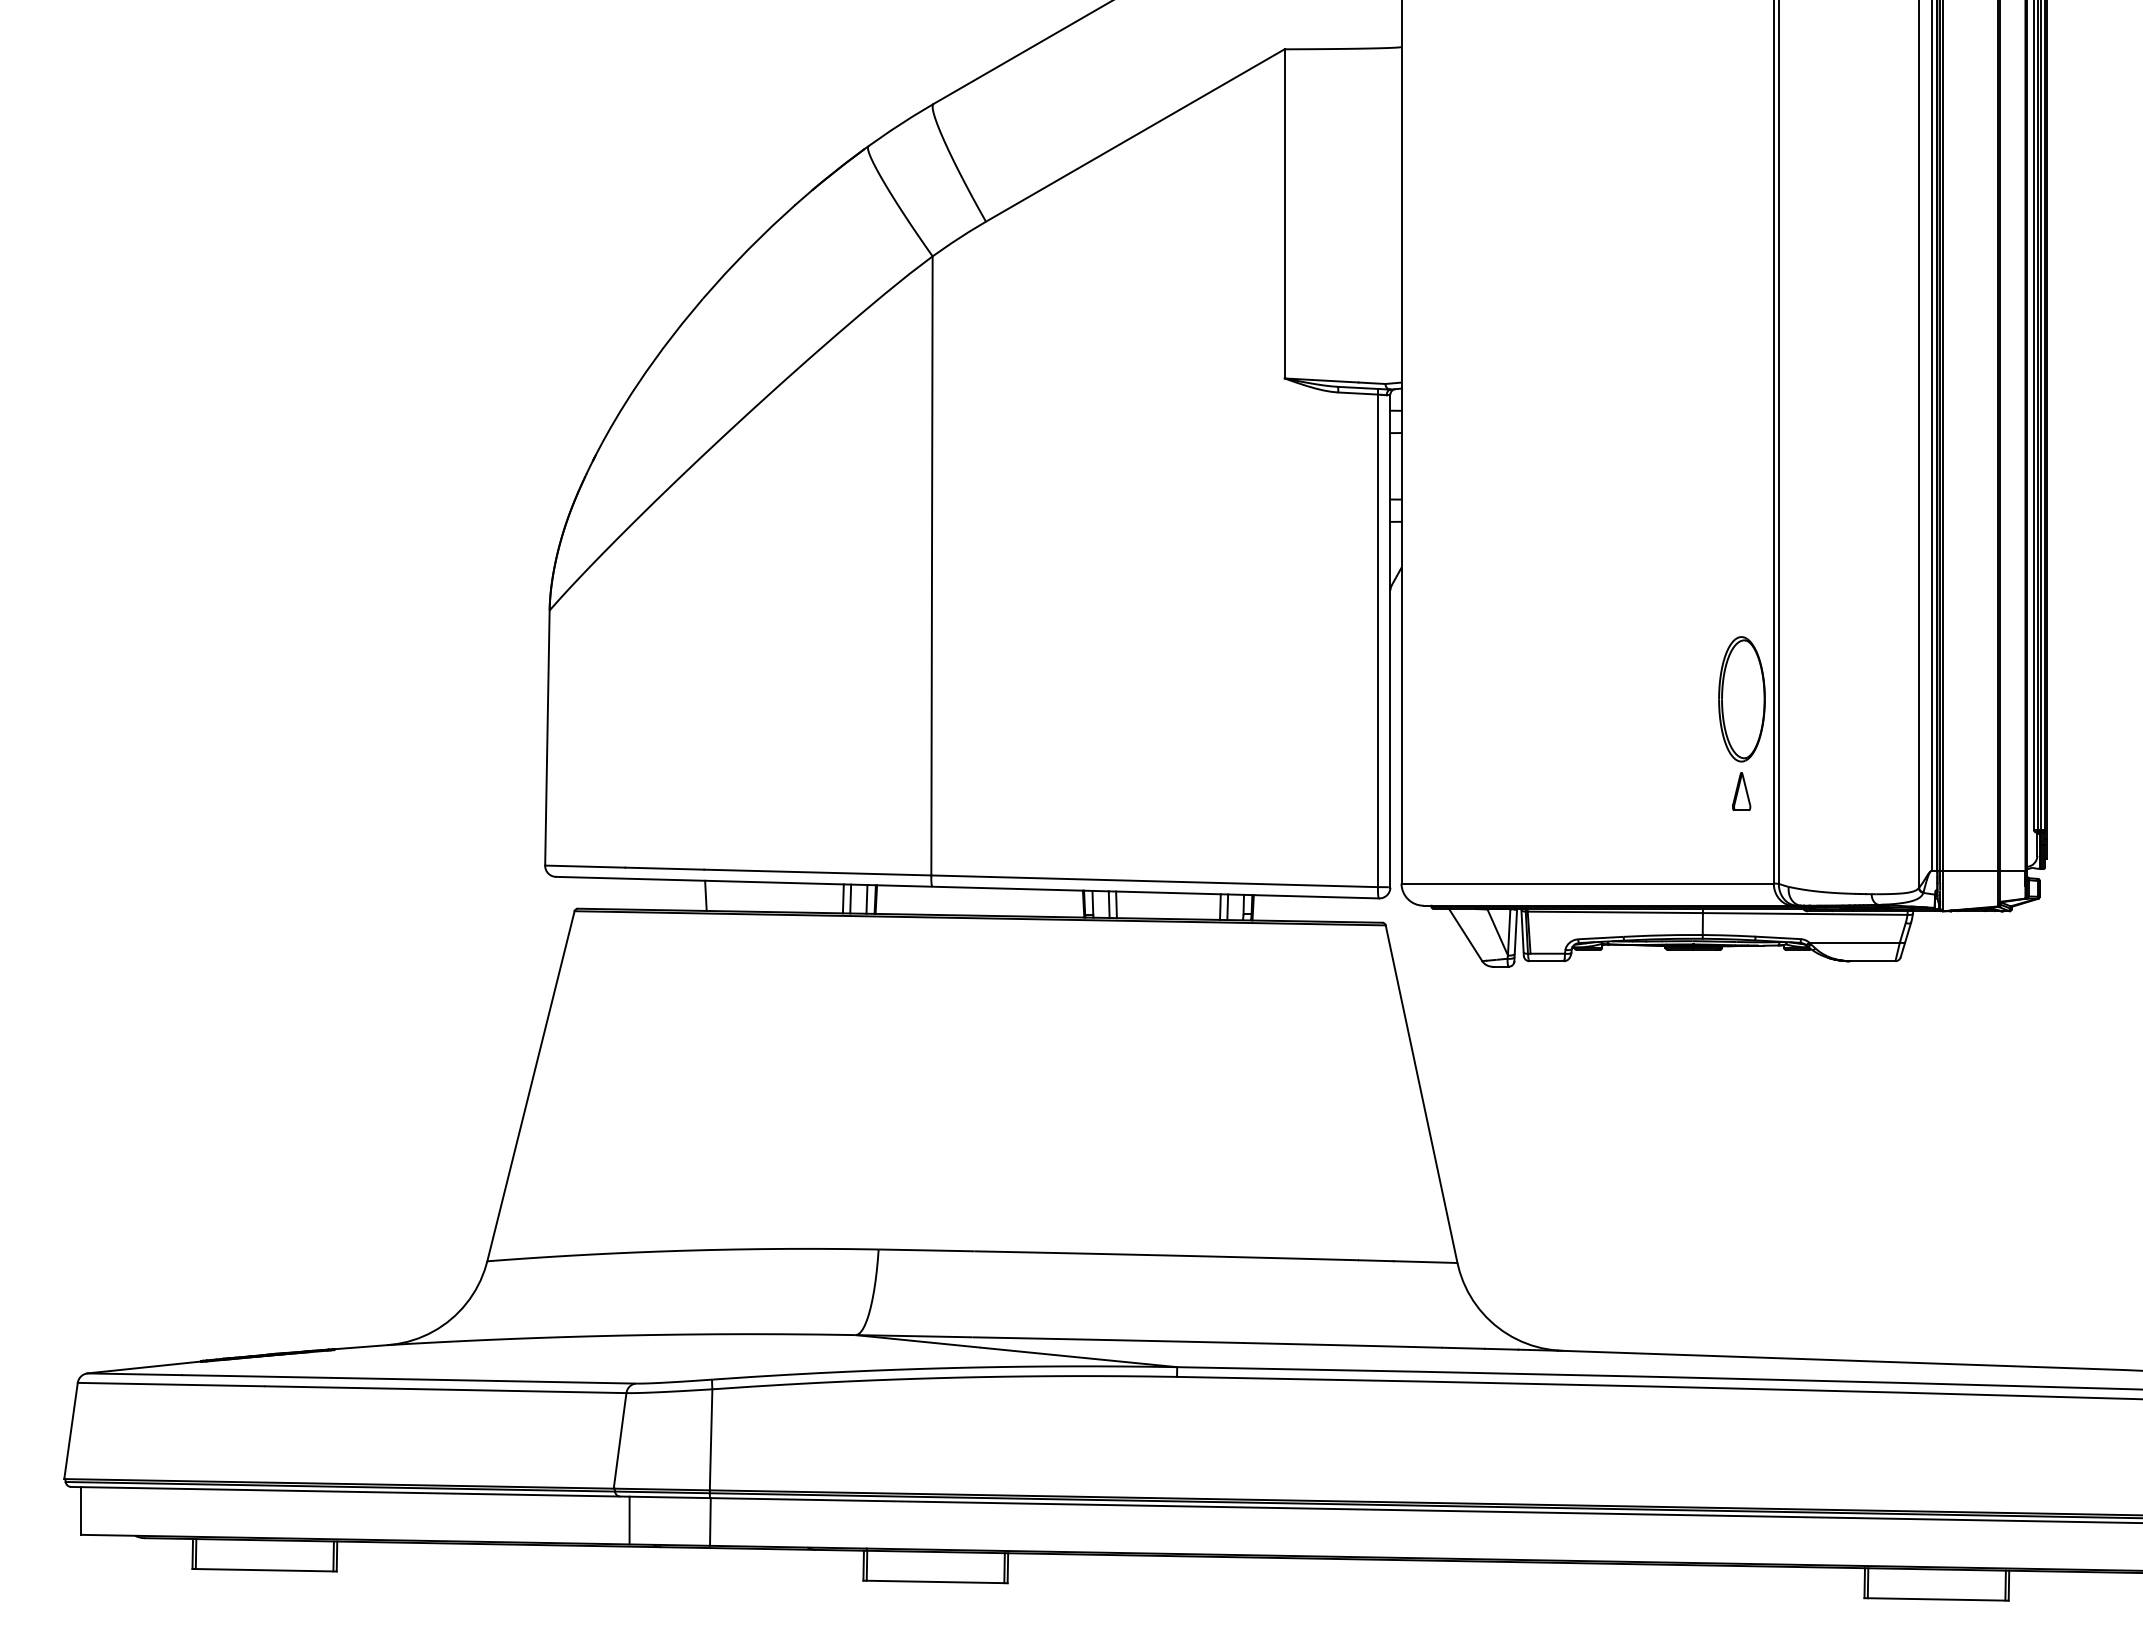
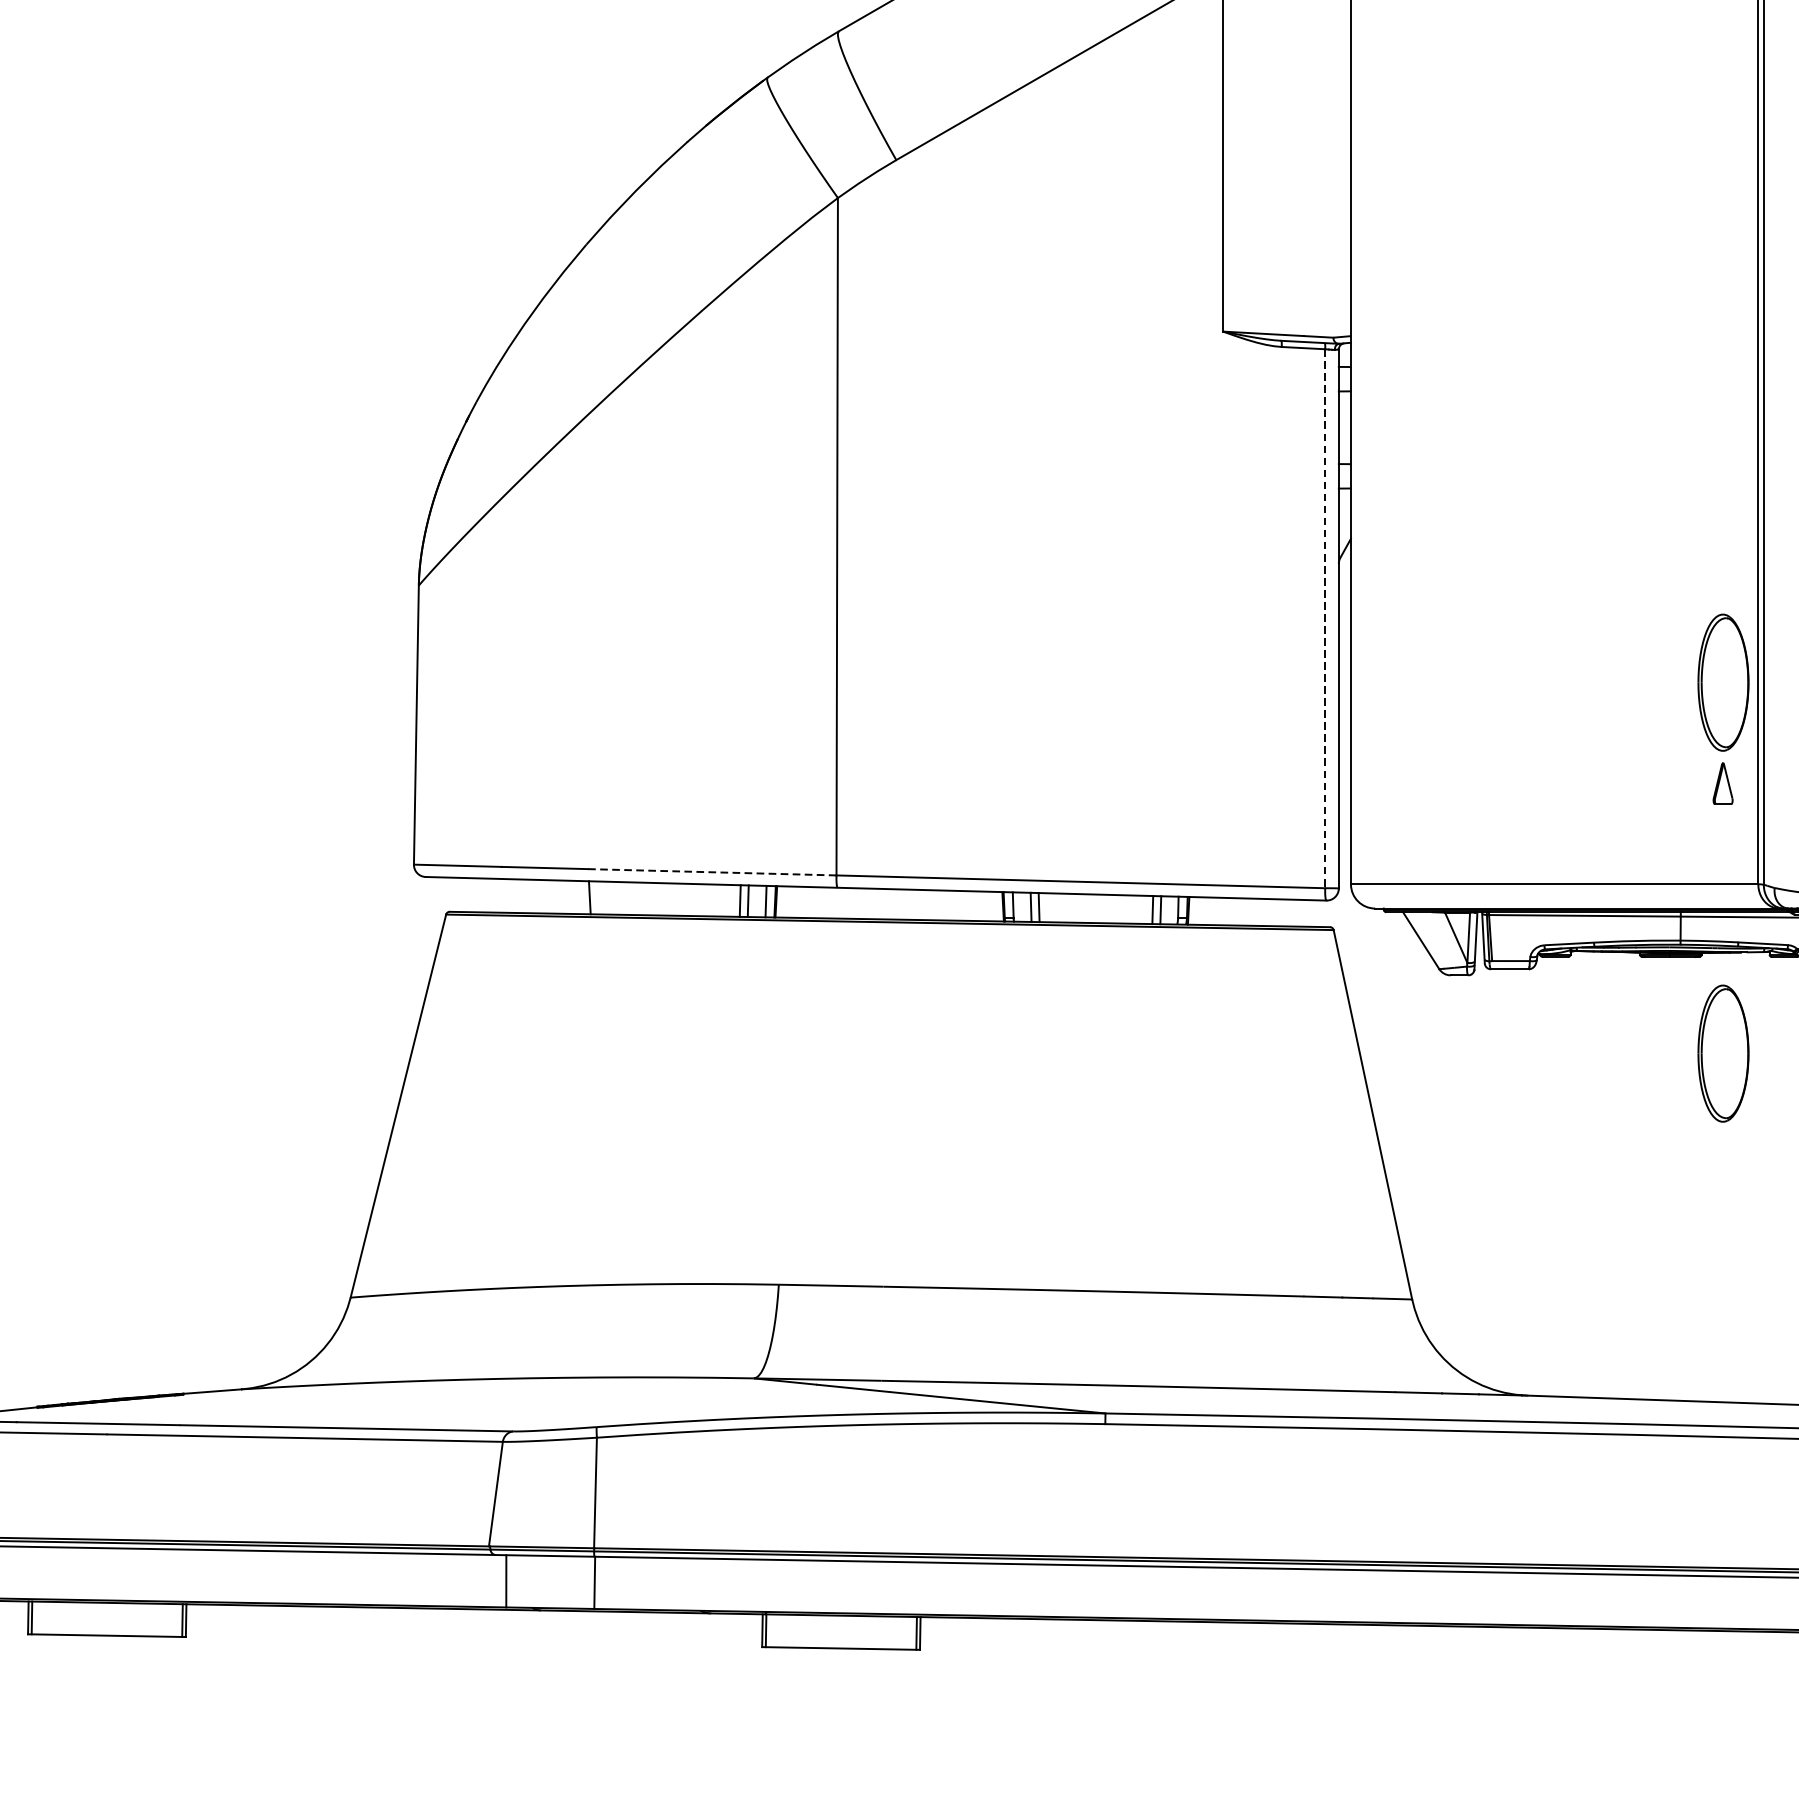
line: (1377, 641) -> (1324, 619), solid -> dashed
line: (817, 872) -> (711, 872), solid -> dashed
part: (1741, 1038) -> (1722, 1053), added

